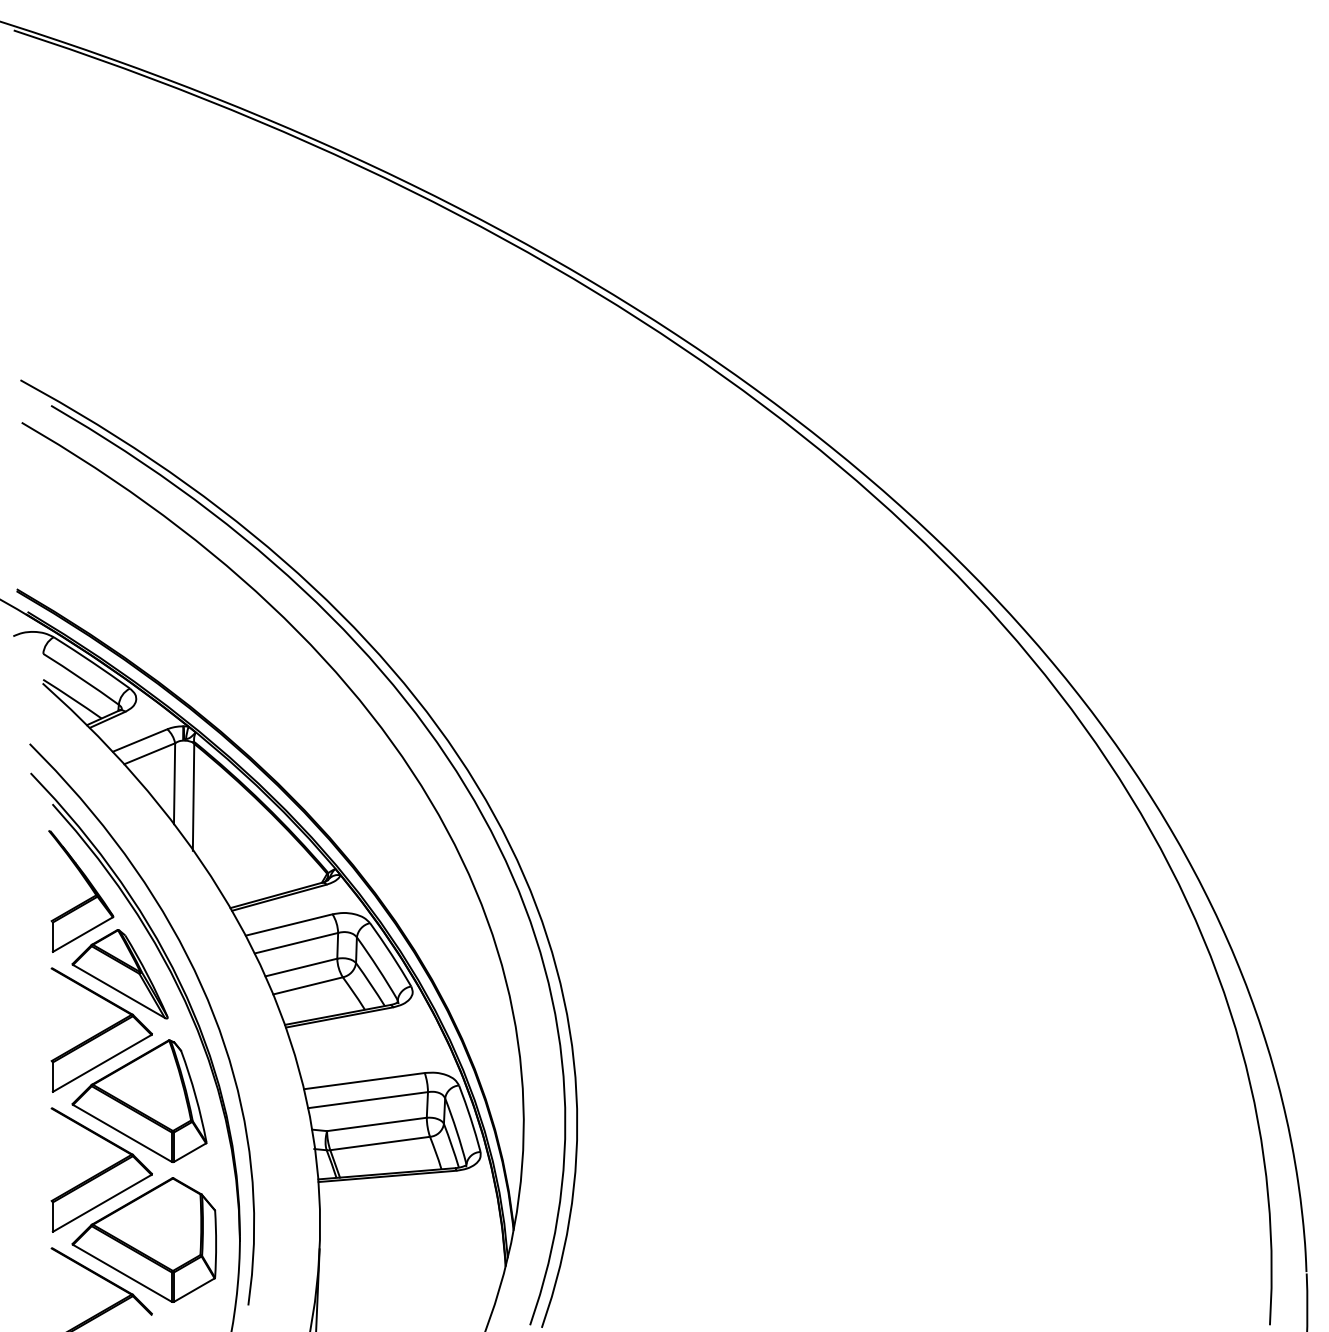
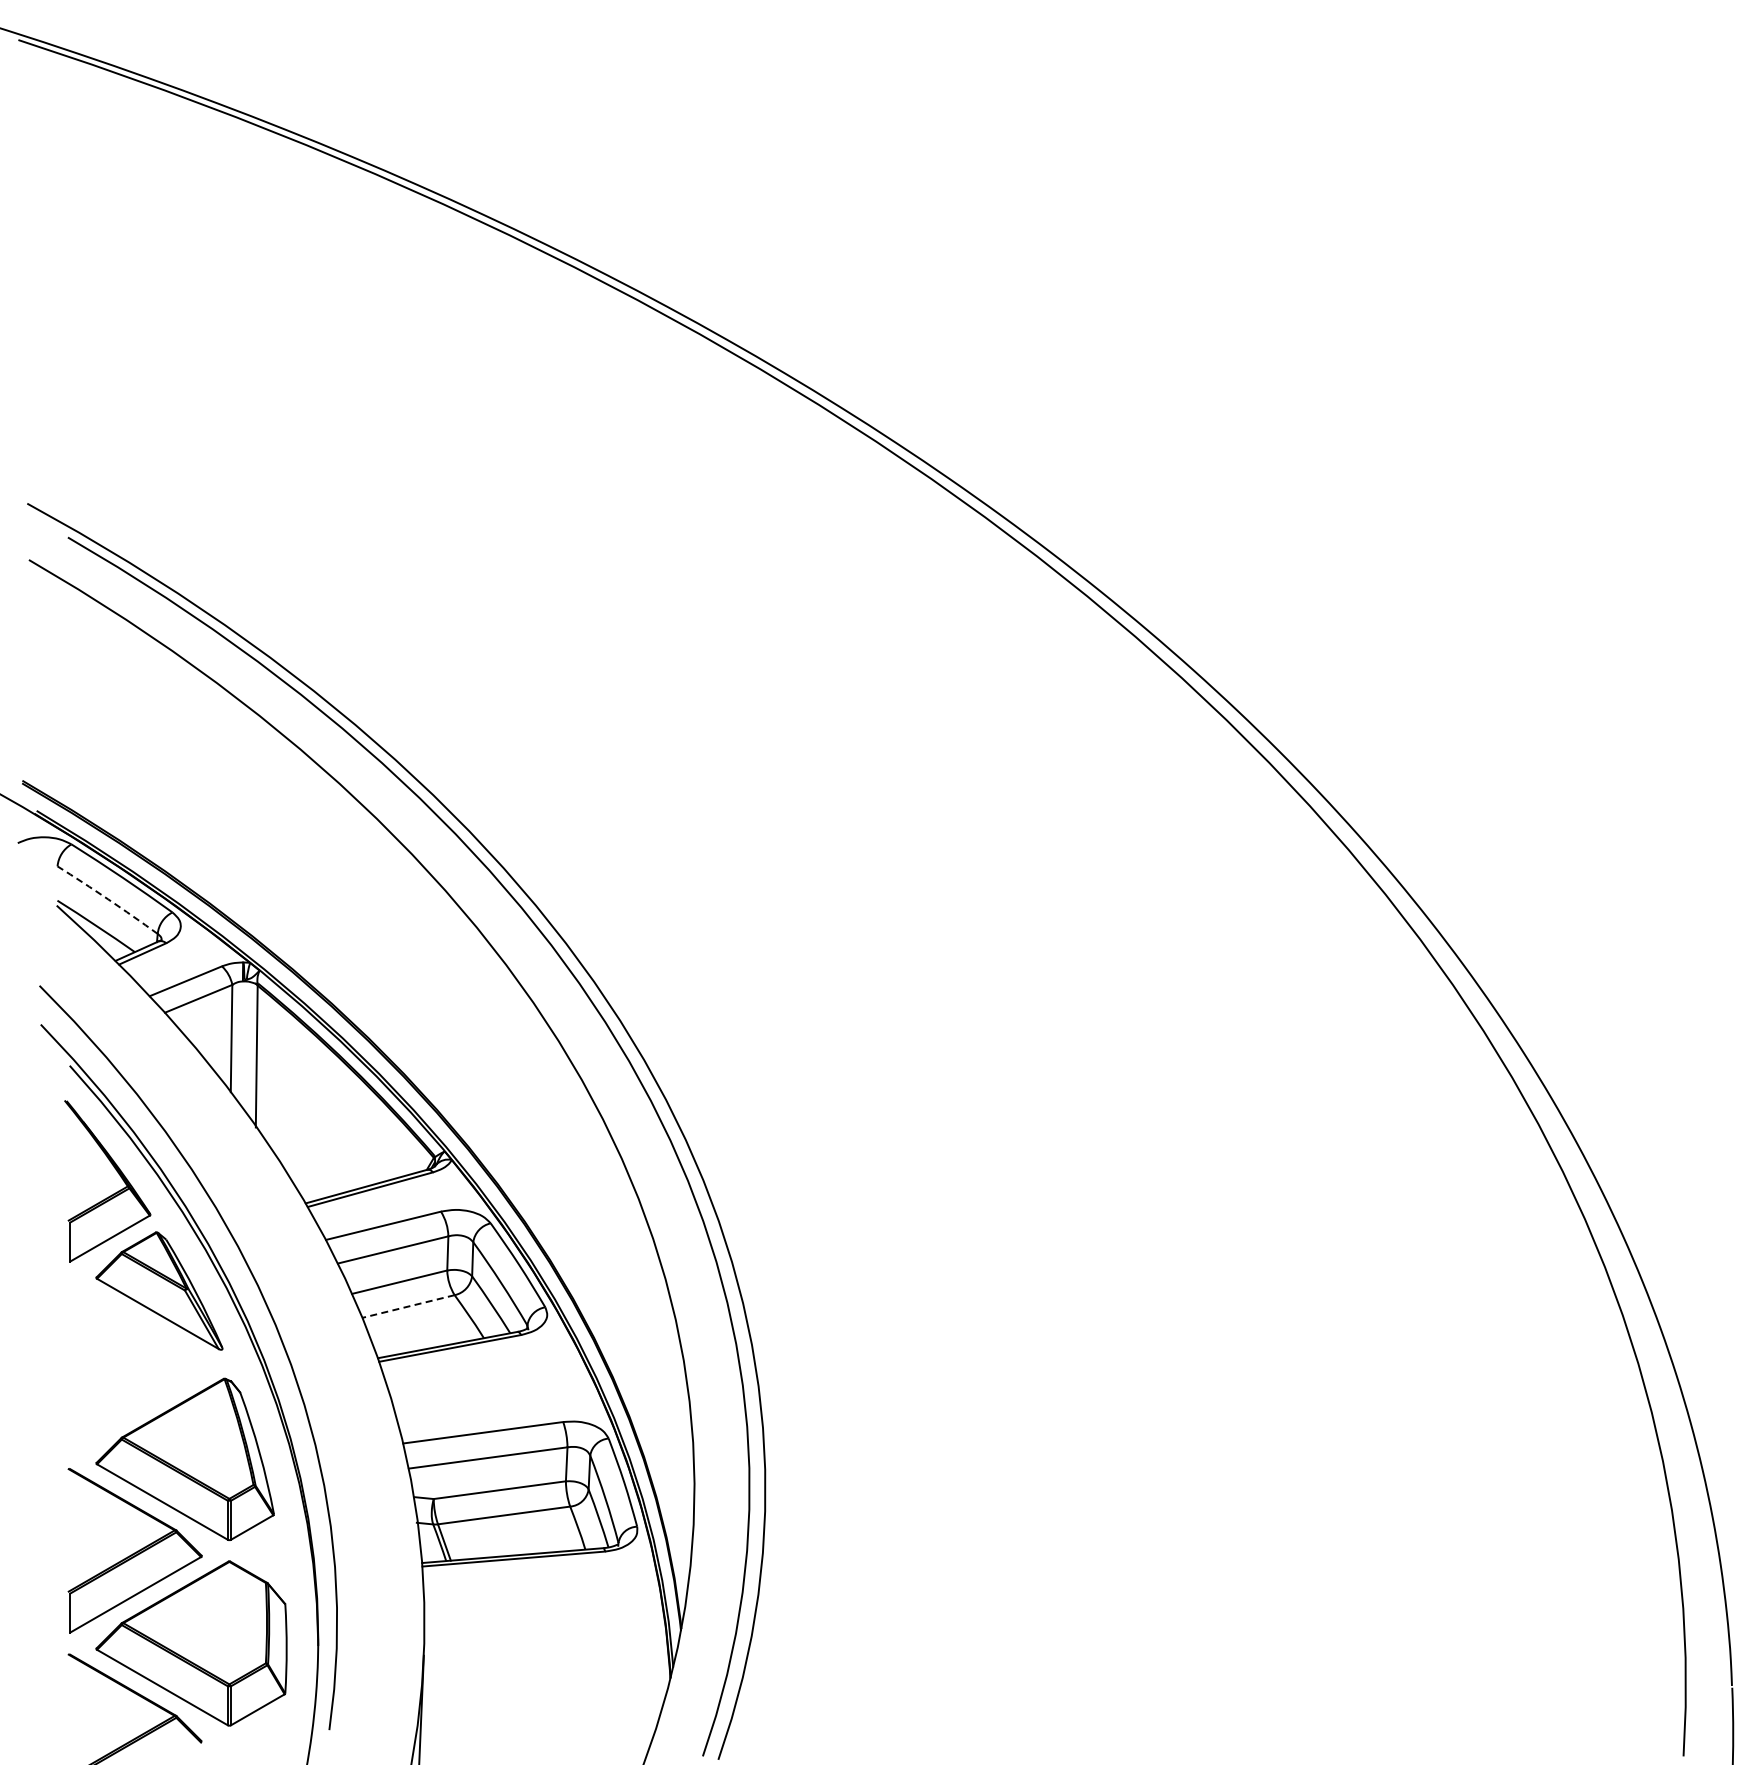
arc: (81, 678) -> (108, 899), solid -> dashed
line: (308, 985) -> (408, 1306), solid -> dashed
part: (101, 1029) -> (134, 1364), removed

